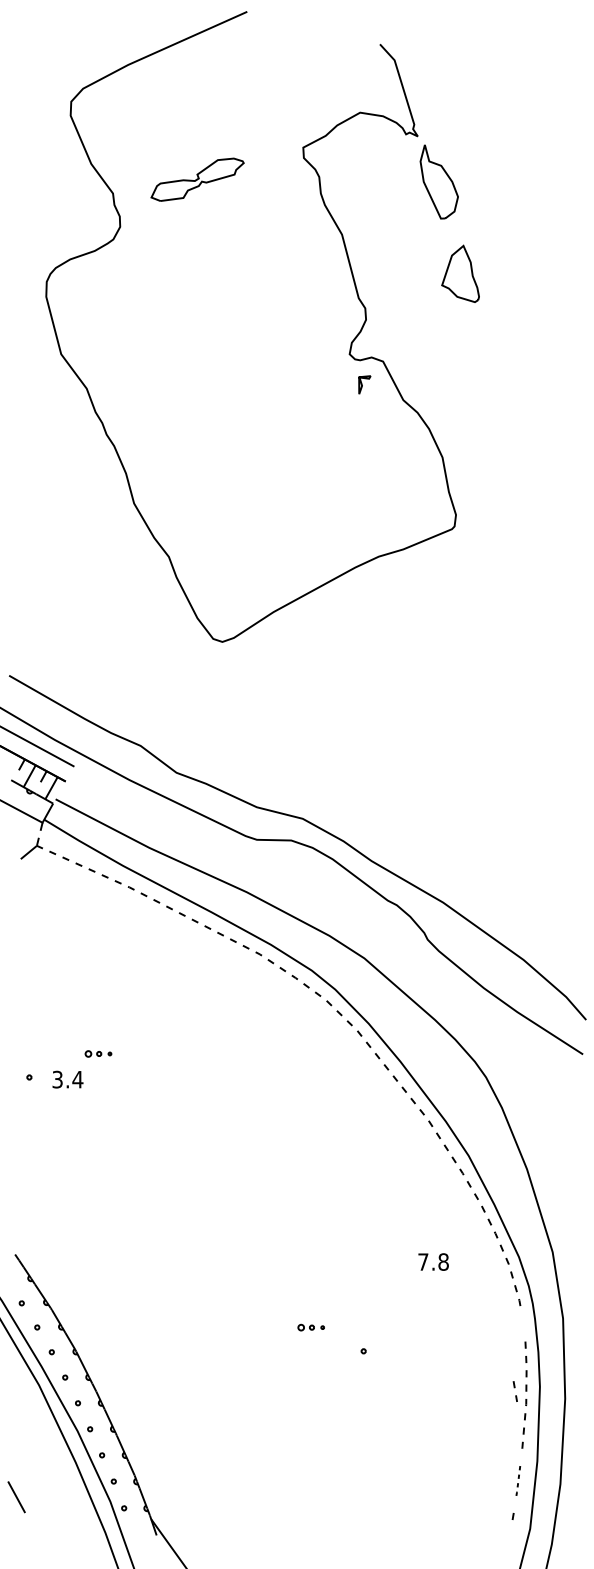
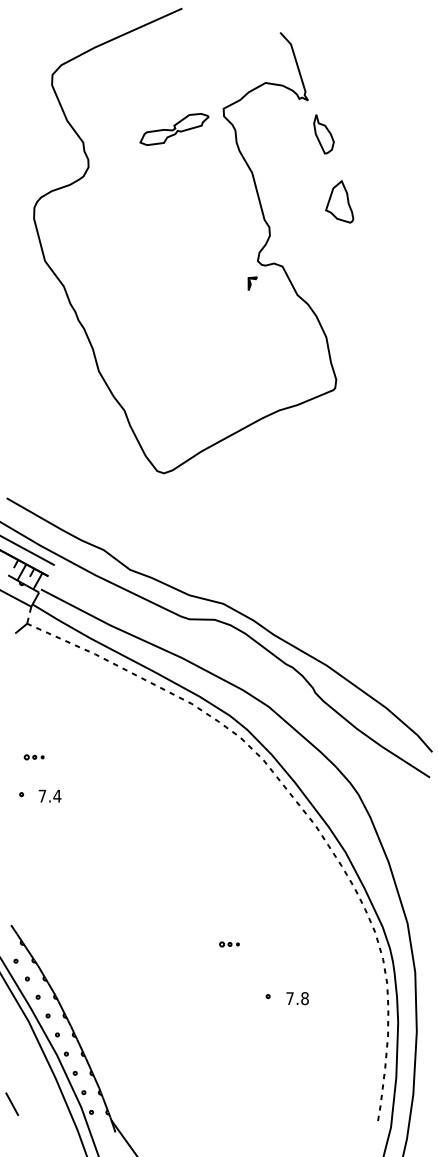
part: (197, 179) -> (174, 129), moved
part: (439, 182) -> (324, 134), size x0.71
part: (364, 384) -> (252, 283), moved
part: (98, 1053) -> (34, 756), moved
text: (57, 1079) -> (42, 796), 3.4 -> 7.4
text: (433, 1261) -> (297, 998), moved
part: (310, 1327) -> (228, 944), moved
part: (514, 1391) -> (385, 976), moved
part: (518, 1480) -> (382, 1091), size x1.67

